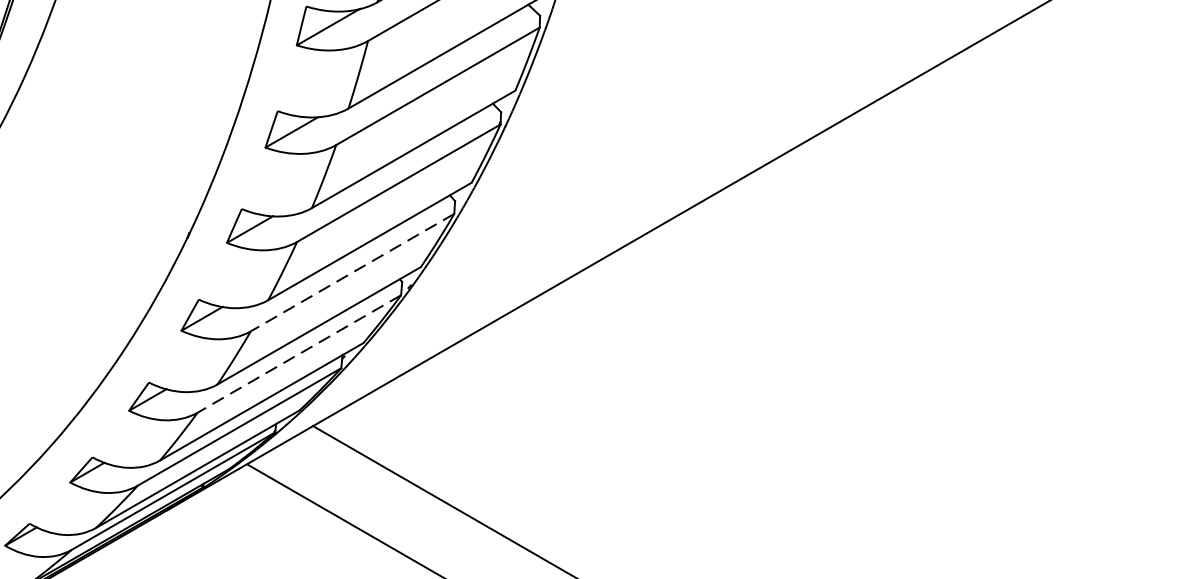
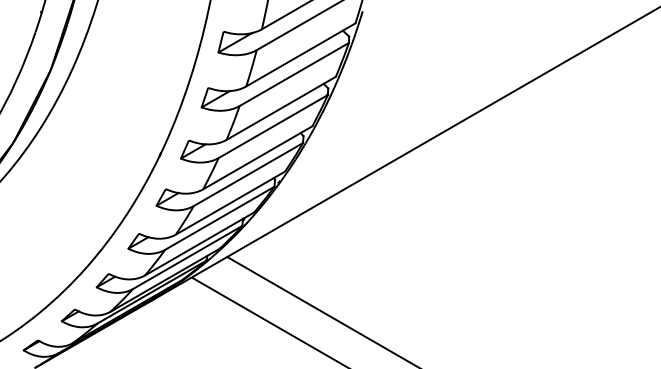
line: (352, 272) -> (248, 174), dashed -> solid
line: (298, 354) -> (219, 218), dashed -> solid

